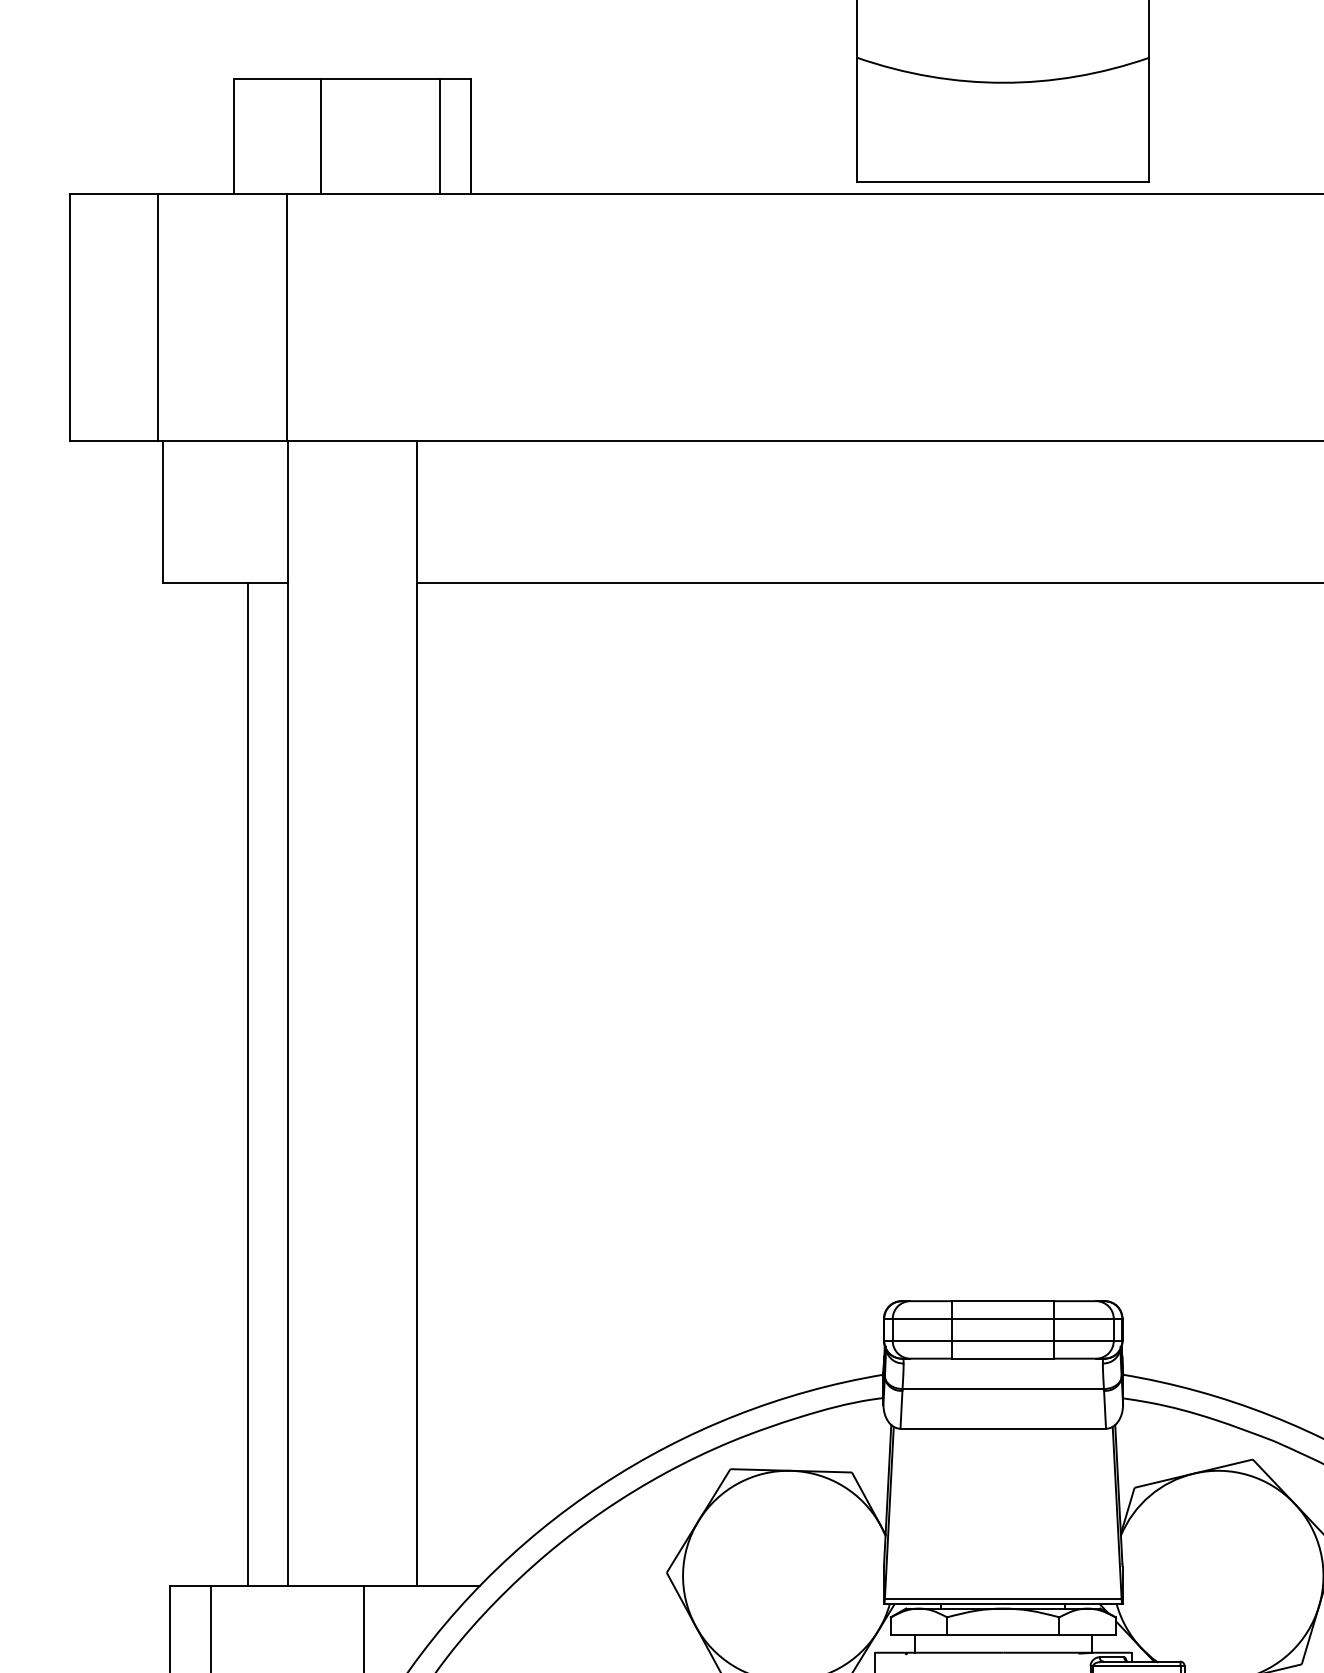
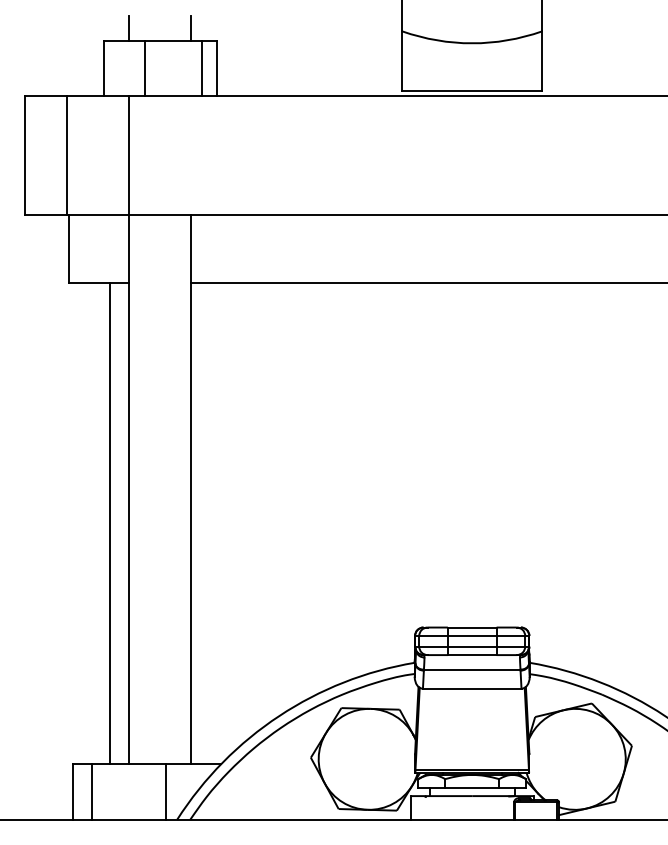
line: (288, 51) -> (129, 28), added
line: (417, 51) -> (191, 28), added

